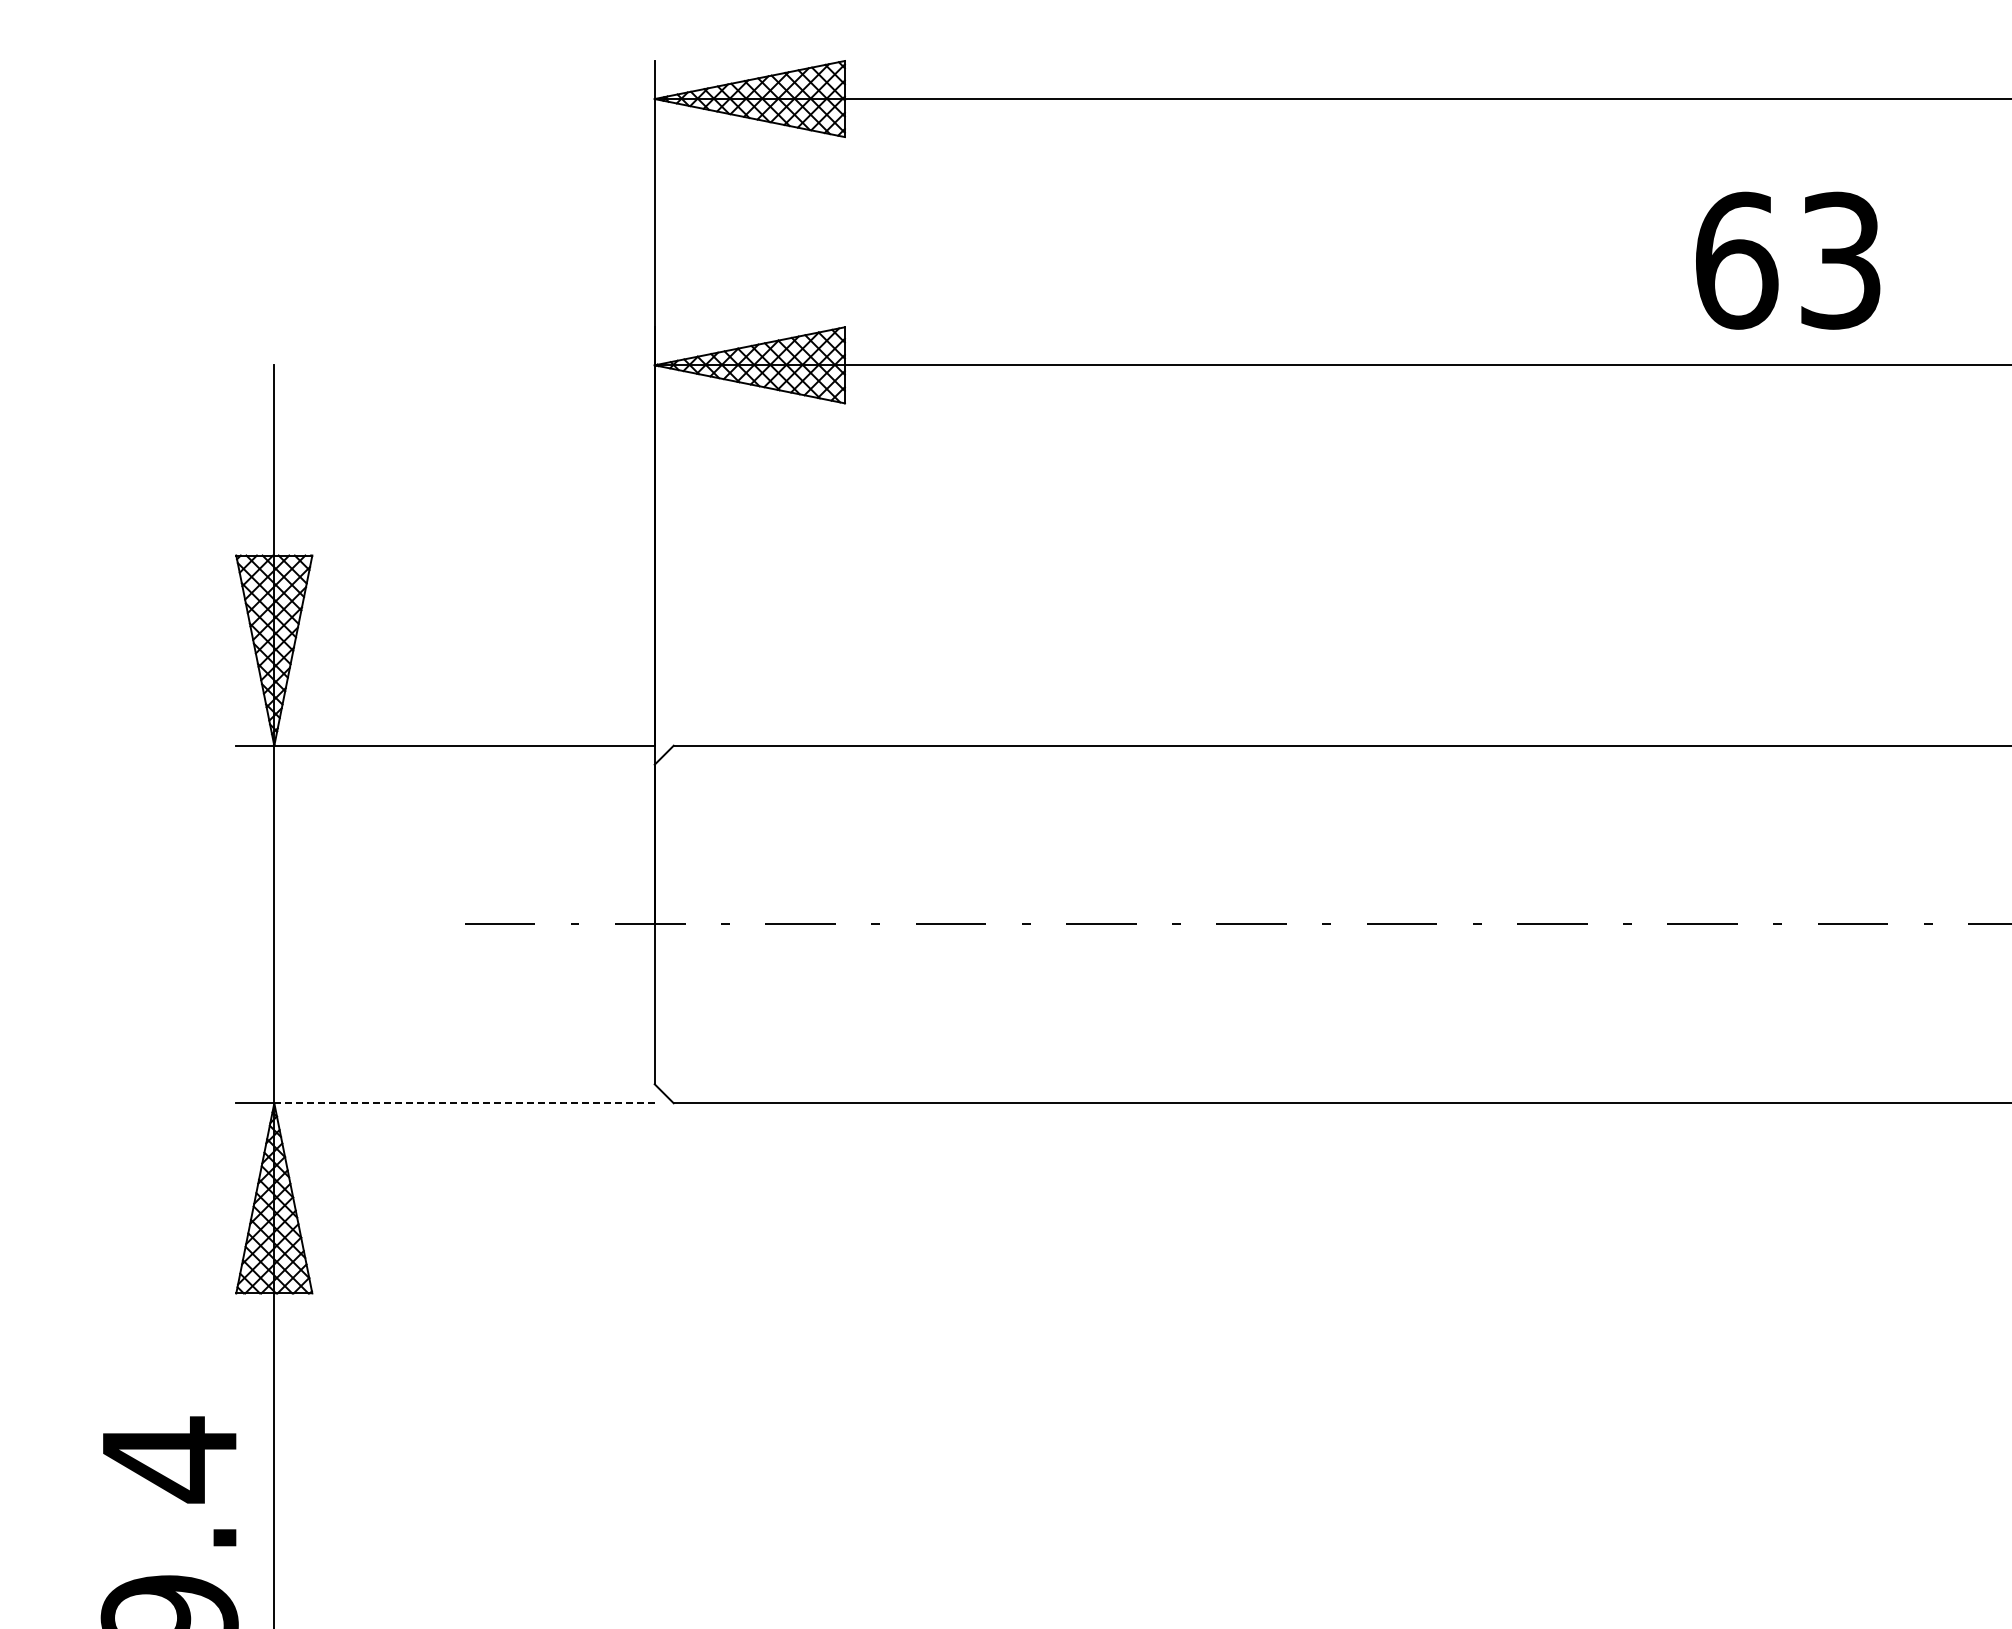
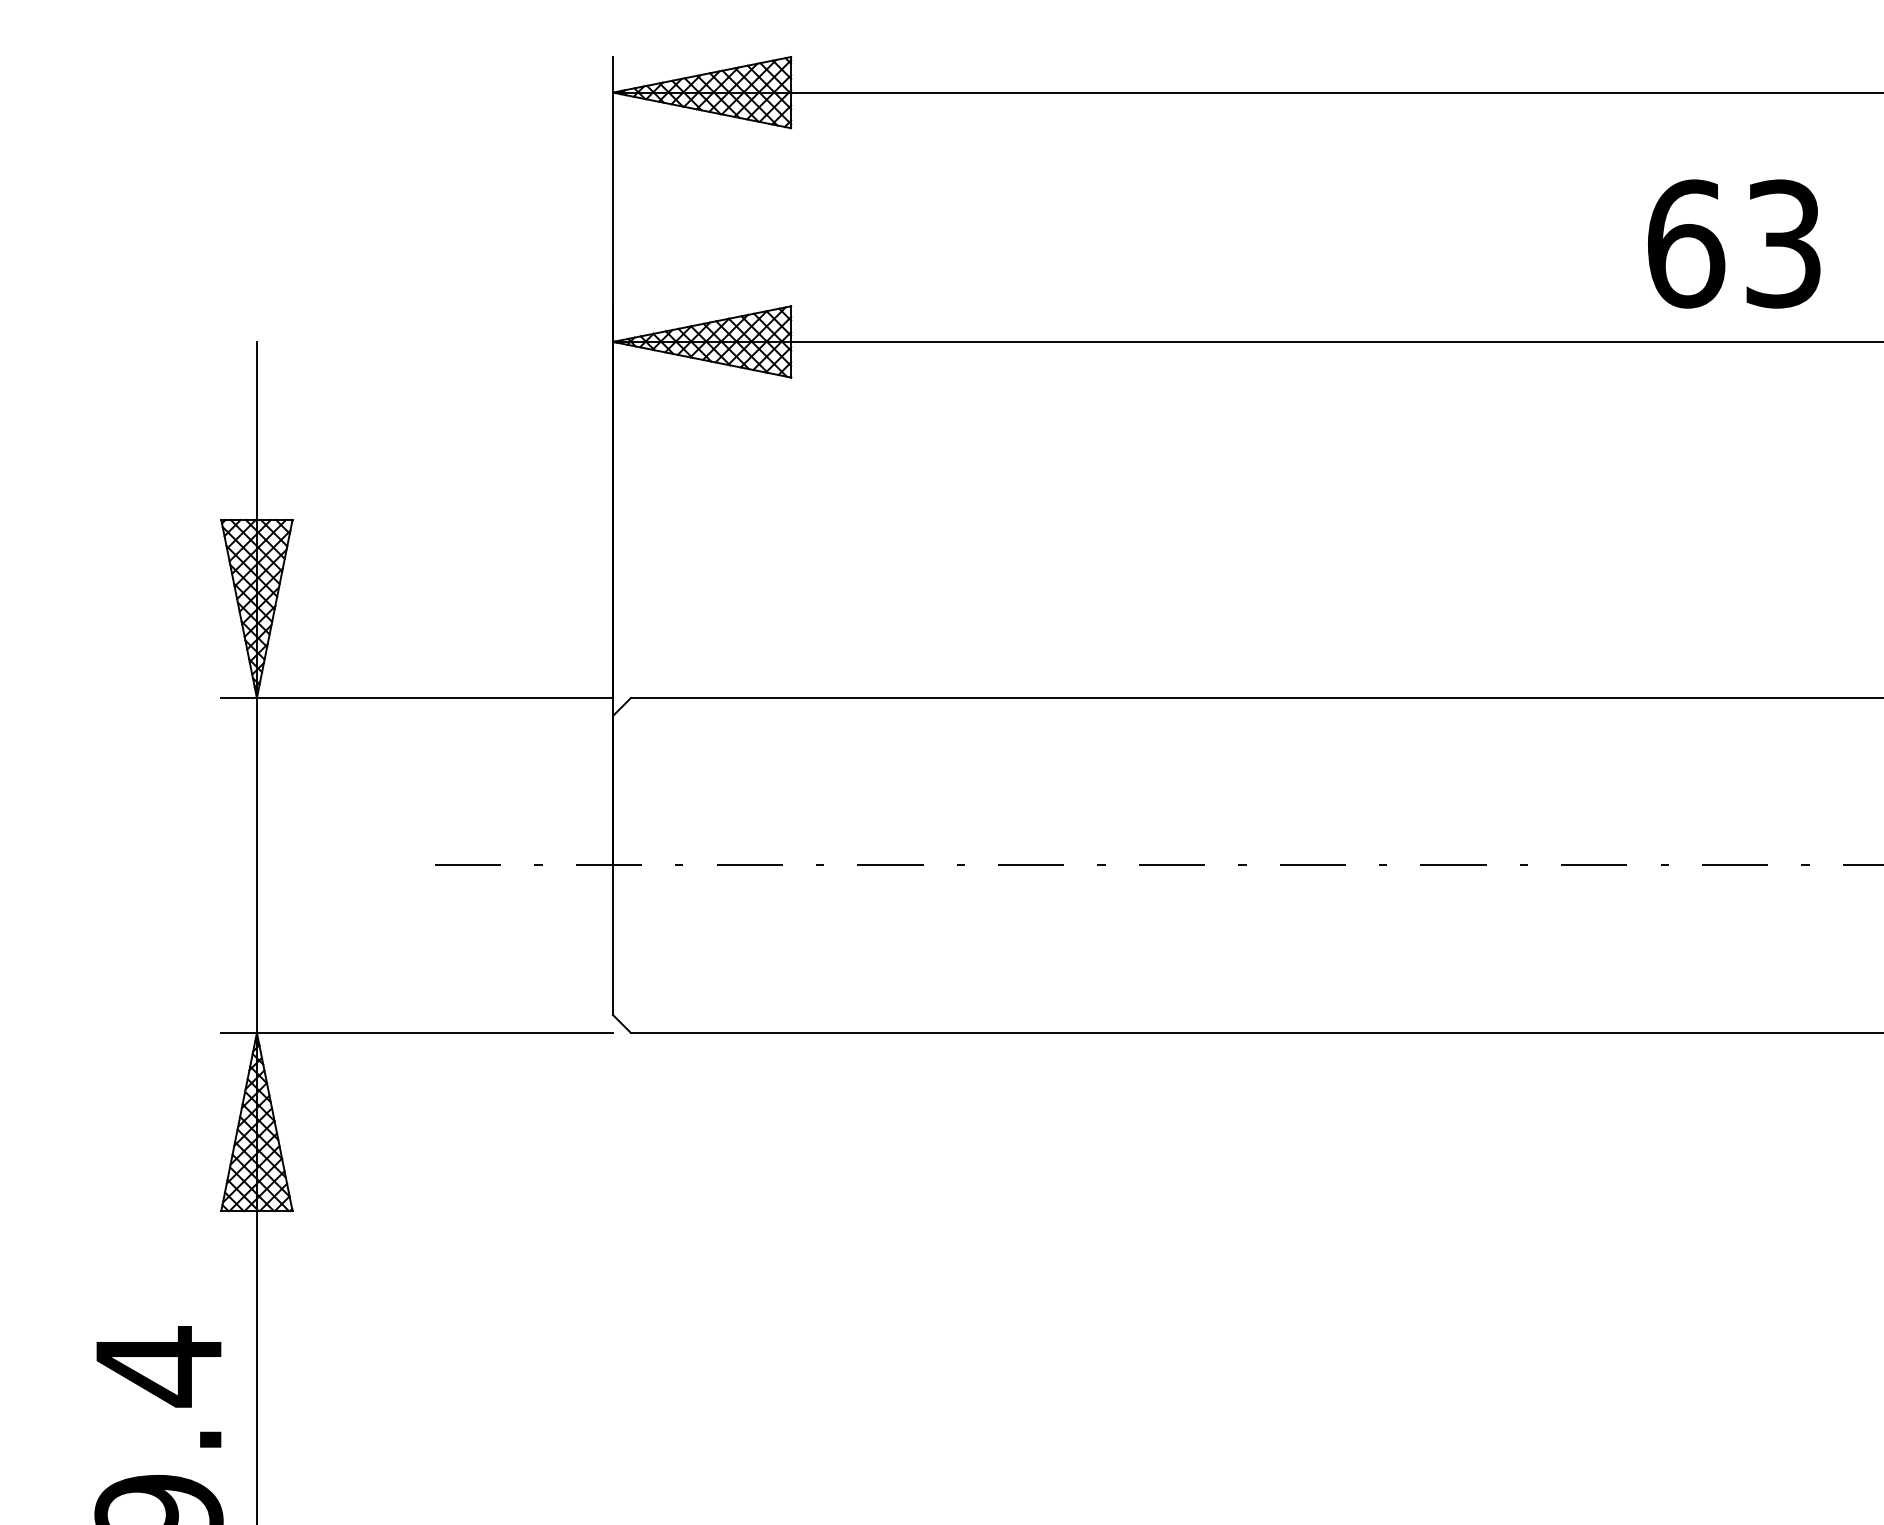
text: (1788, 260) -> (1734, 243), moved
line: (464, 1103) -> (434, 1033), dashed -> solid

